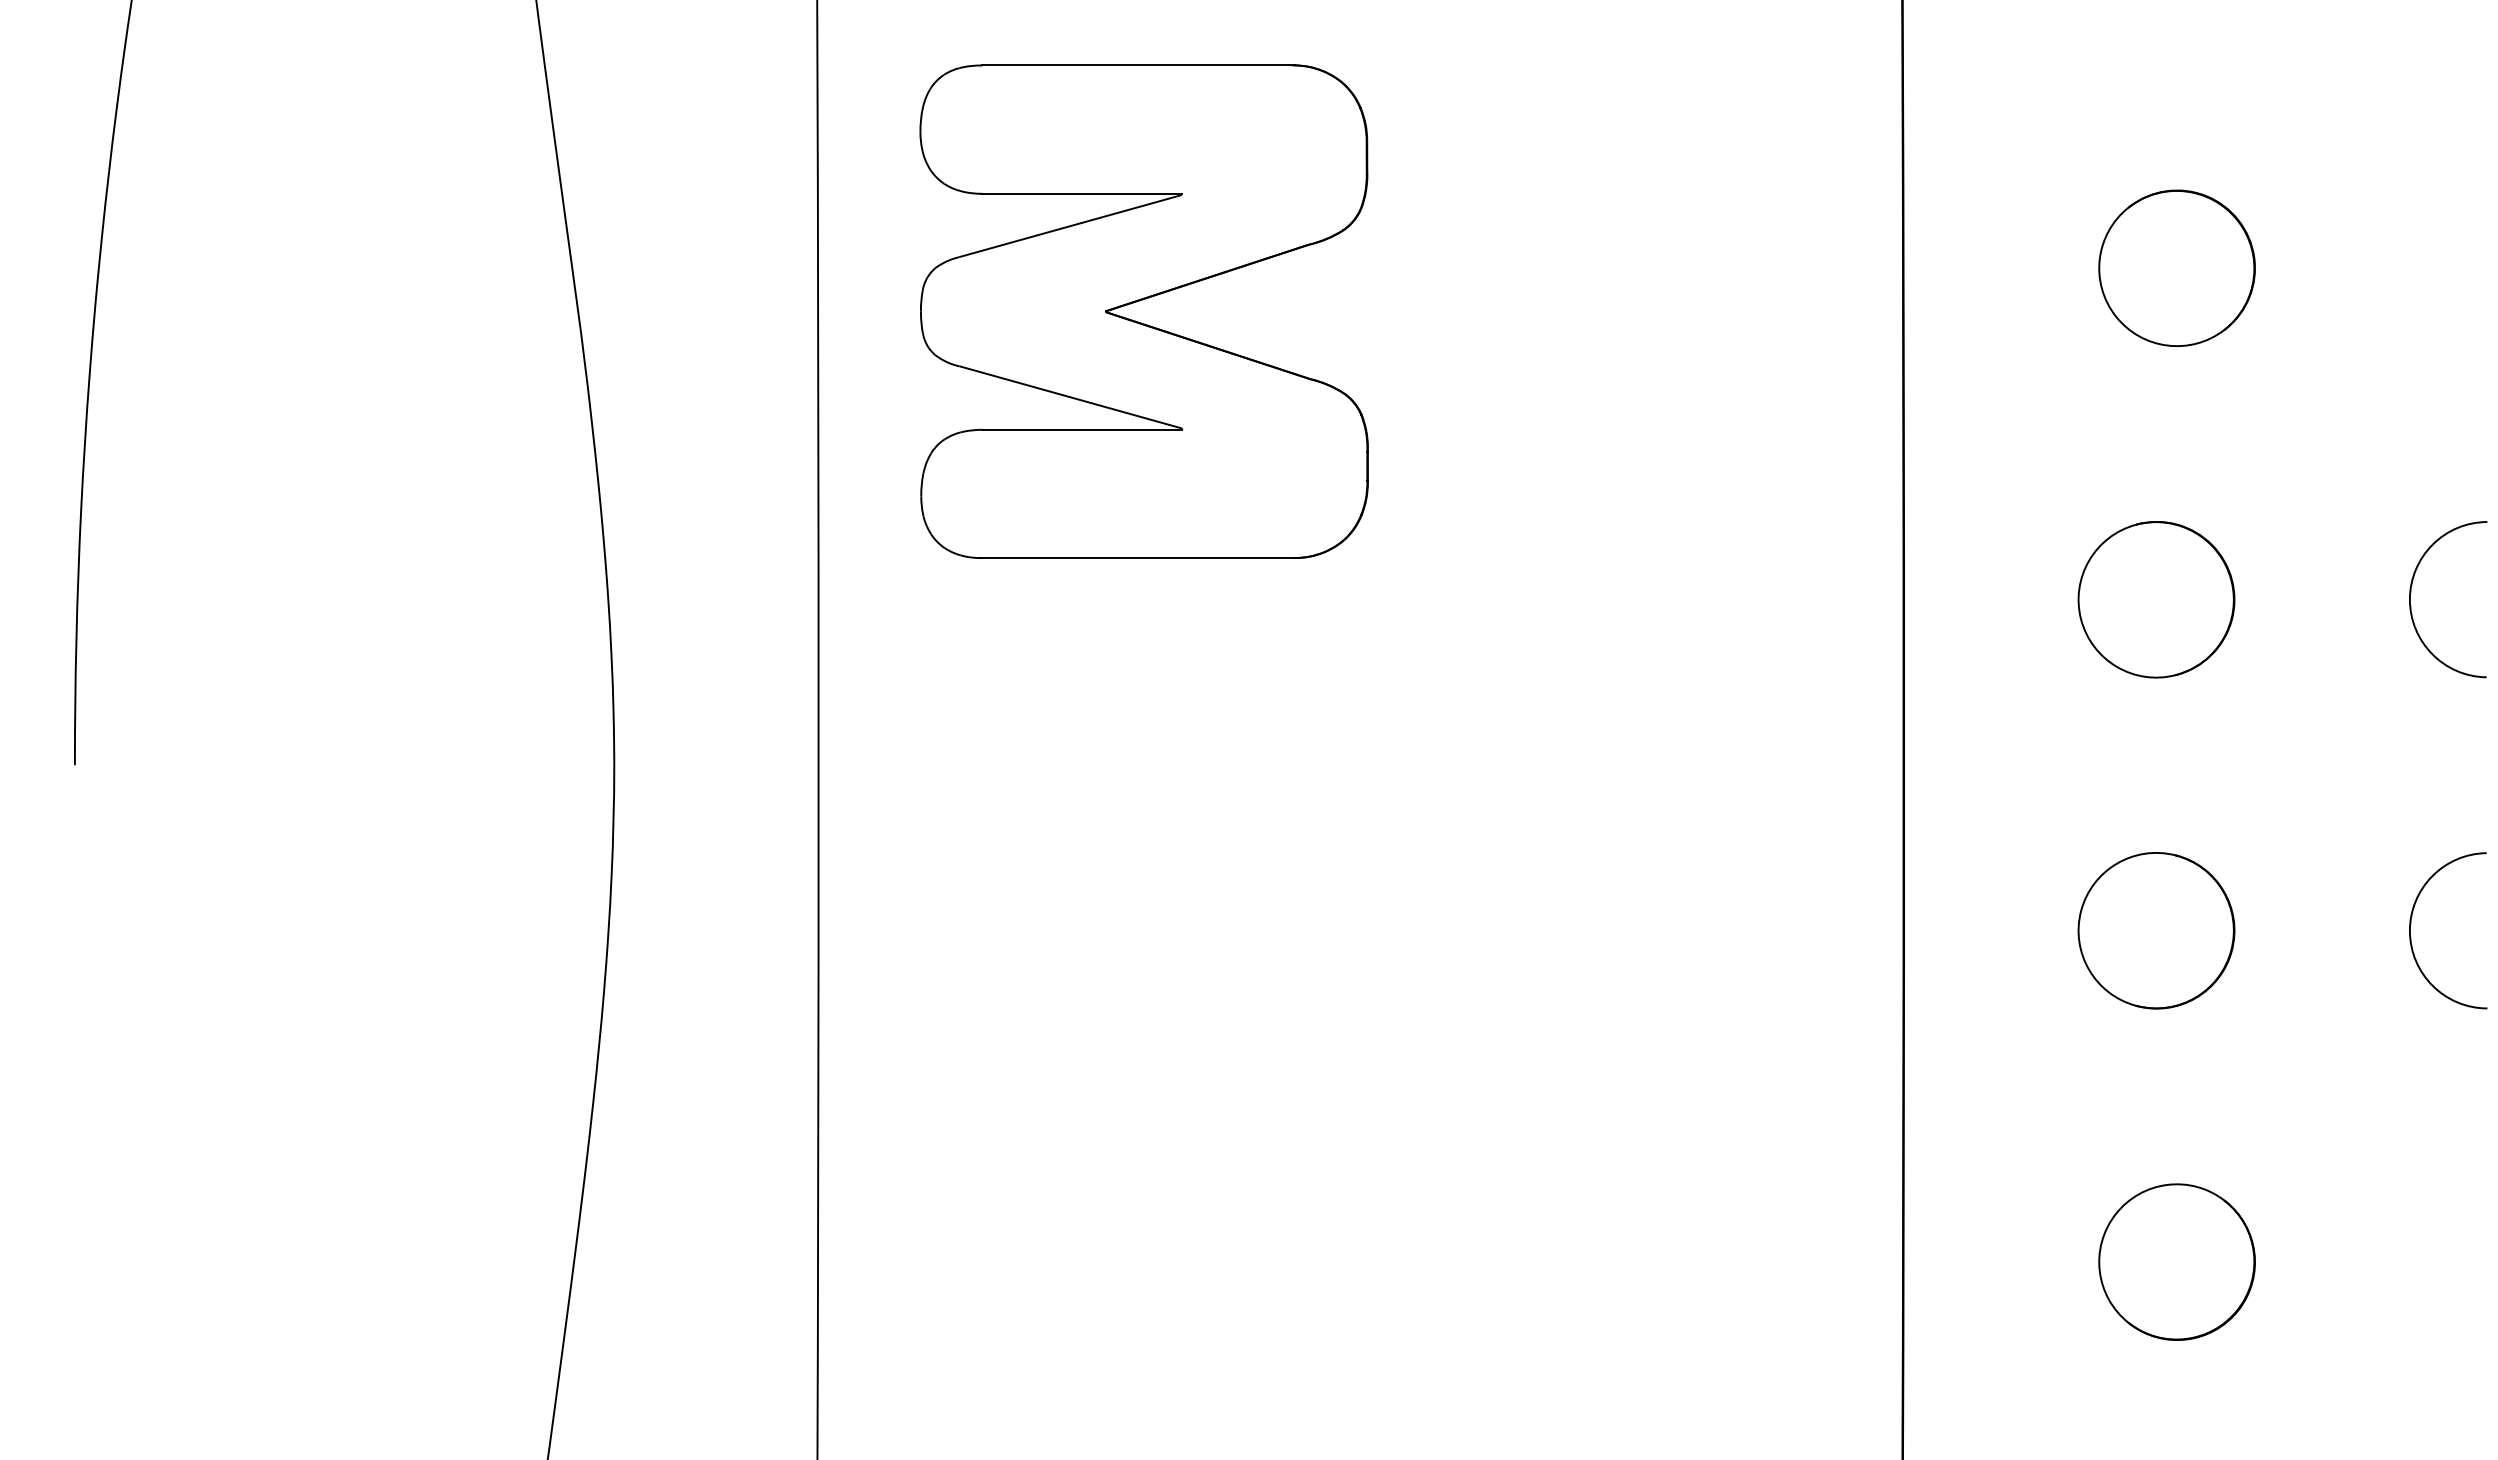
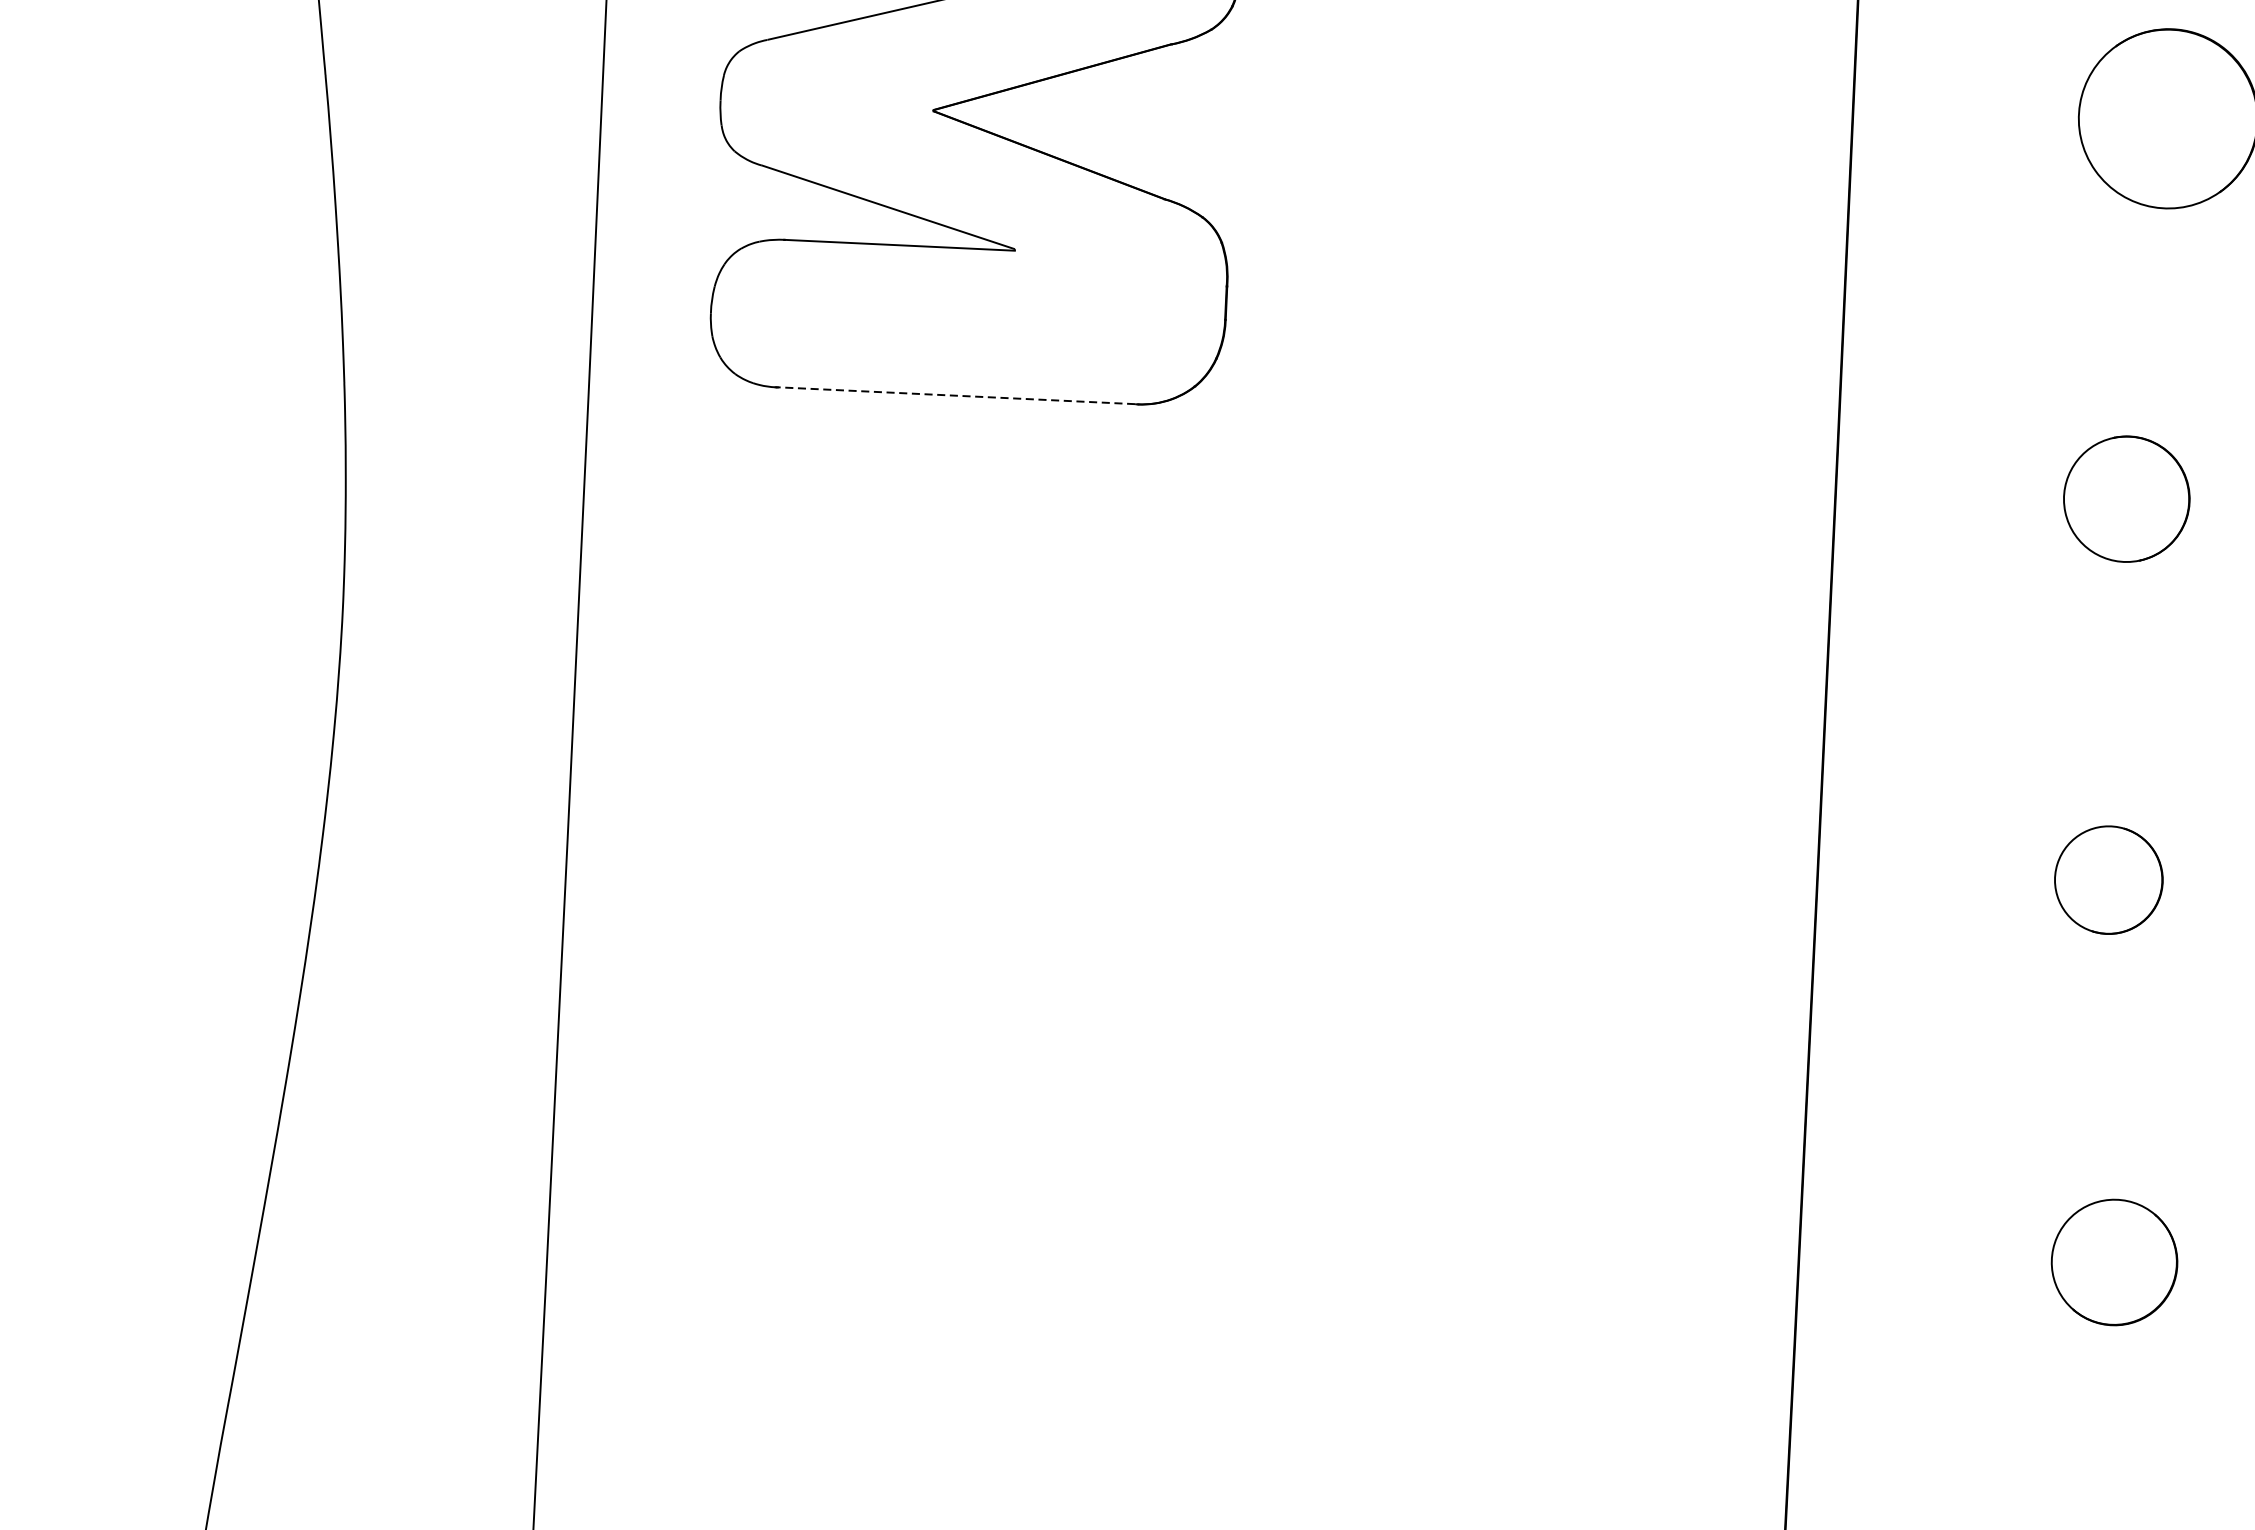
line: (1137, 557) -> (956, 395), solid -> dashed
part: (2156, 599) -> (2126, 498), size x0.7
part: (2156, 930) -> (2108, 879), size x0.6
part: (2176, 1261) -> (2113, 1261), size x0.7

